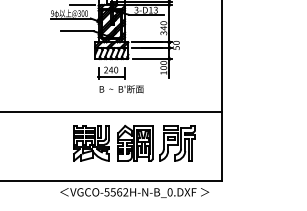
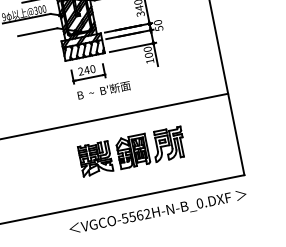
part: (134, 142) -> (131, 150), size x0.71
text: (134, 192) -> (157, 212), moved

